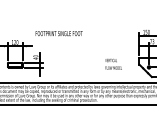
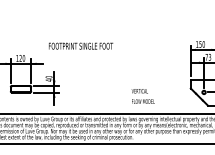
text: (113, 64) -> (143, 96), moved

